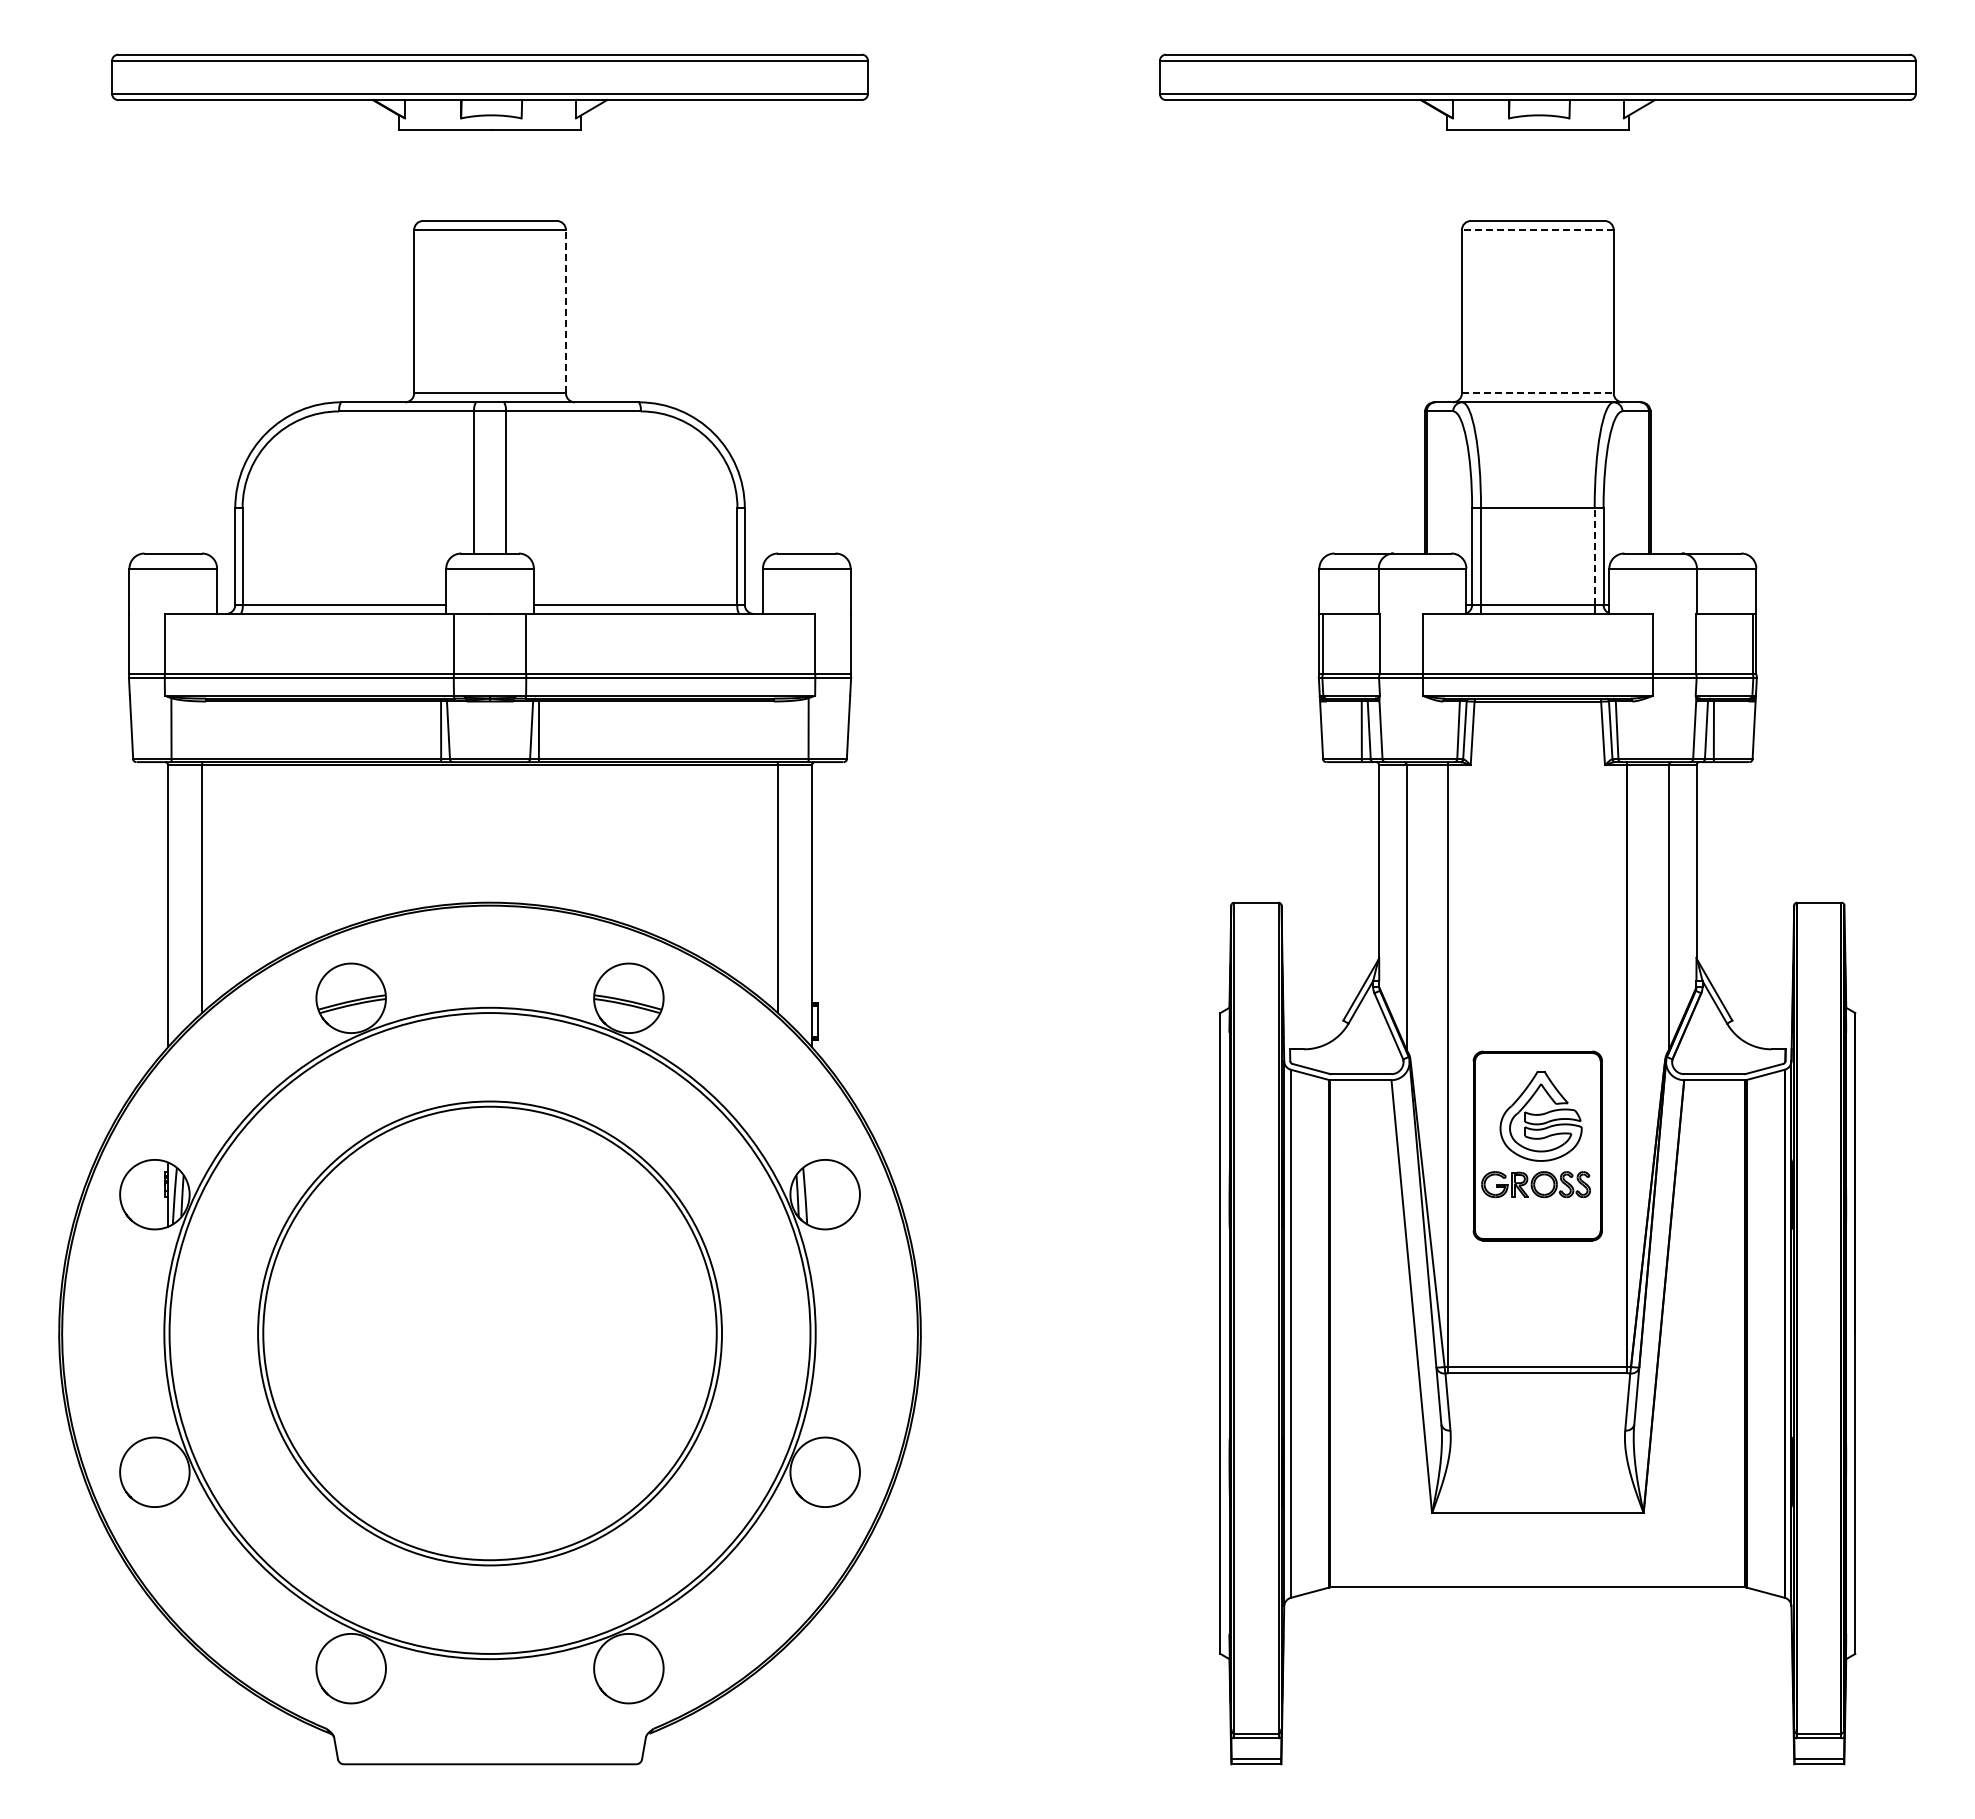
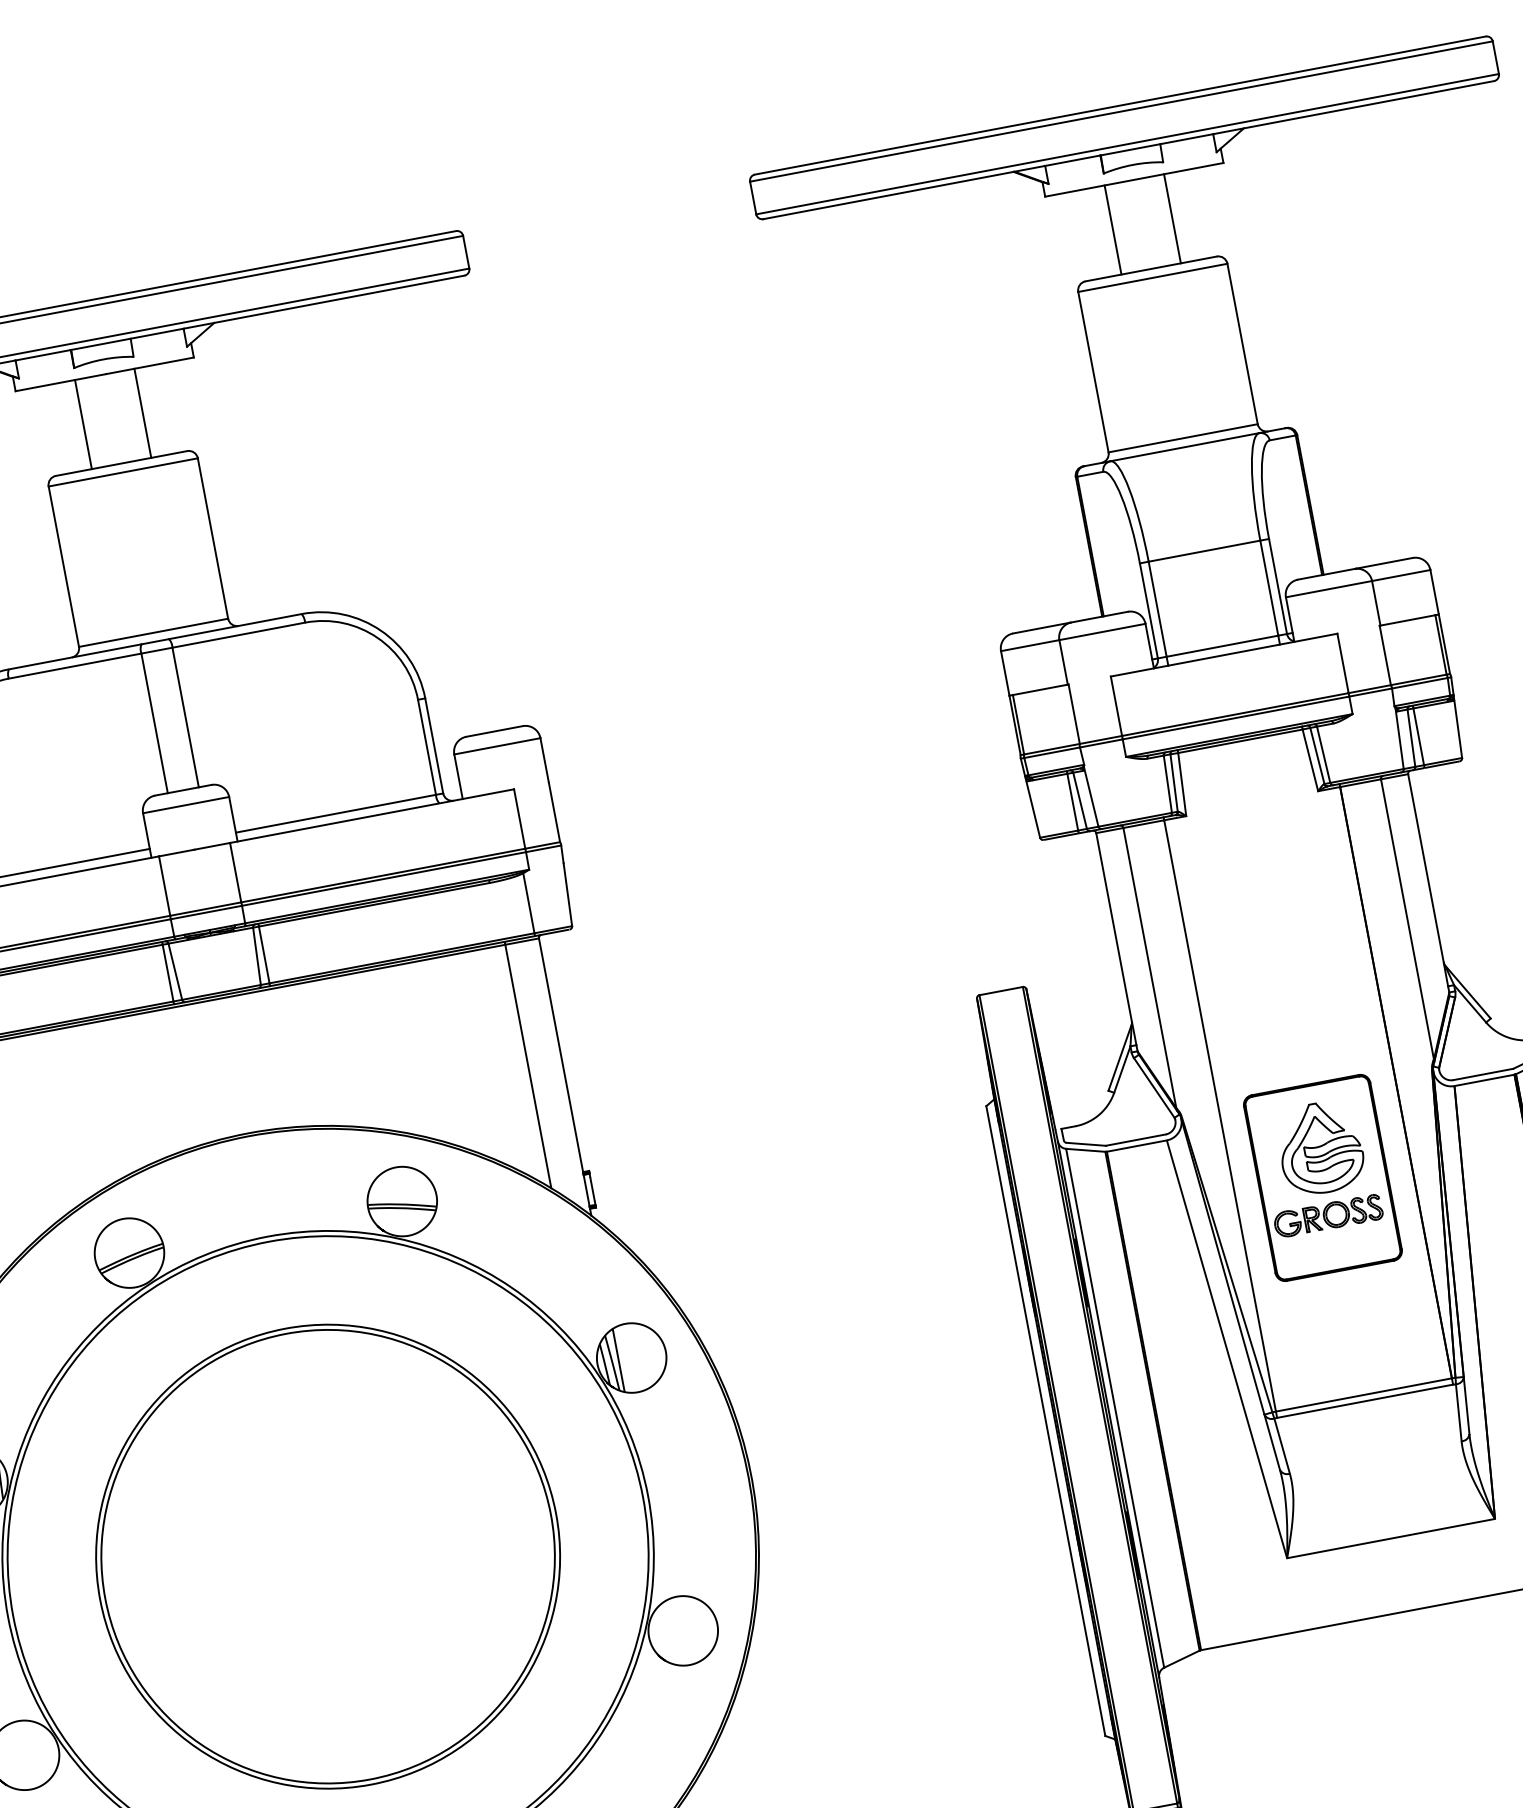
line: (459, 175) -> (83, 424), added
line: (520, 175) -> (143, 413), added
line: (1507, 175) -> (1112, 229), added
line: (1568, 175) -> (1172, 218), added
line: (1537, 230) -> (1152, 278), dashed -> solid
line: (565, 311) -> (212, 538), dashed -> solid
line: (1537, 393) -> (1182, 438), dashed -> solid
line: (1594, 556) -> (1269, 588), dashed -> solid
line: (812, 1194) -> (619, 1360), added

